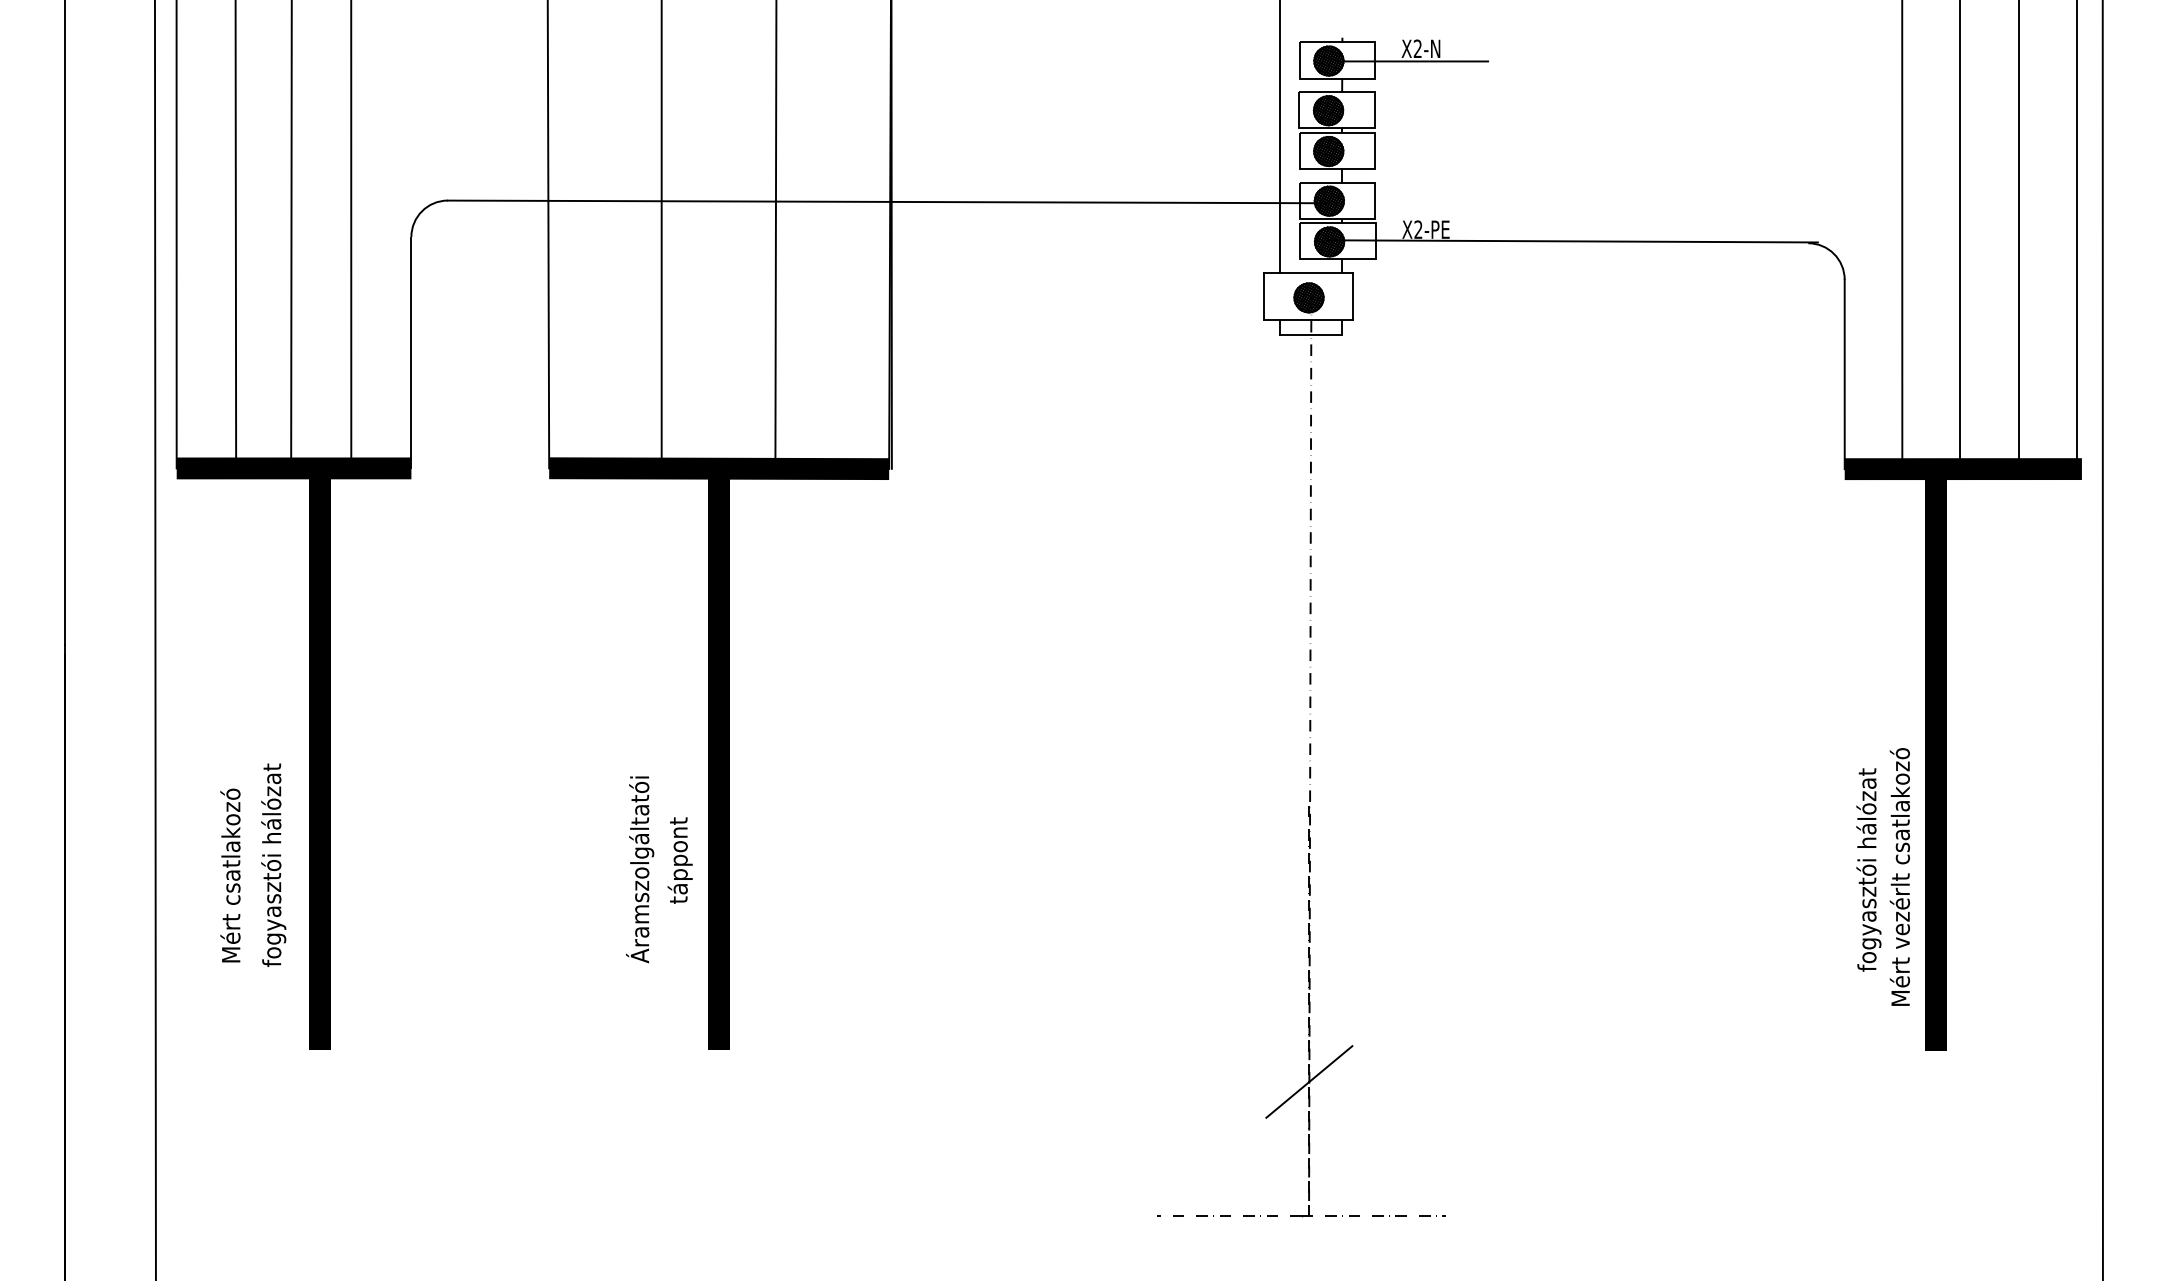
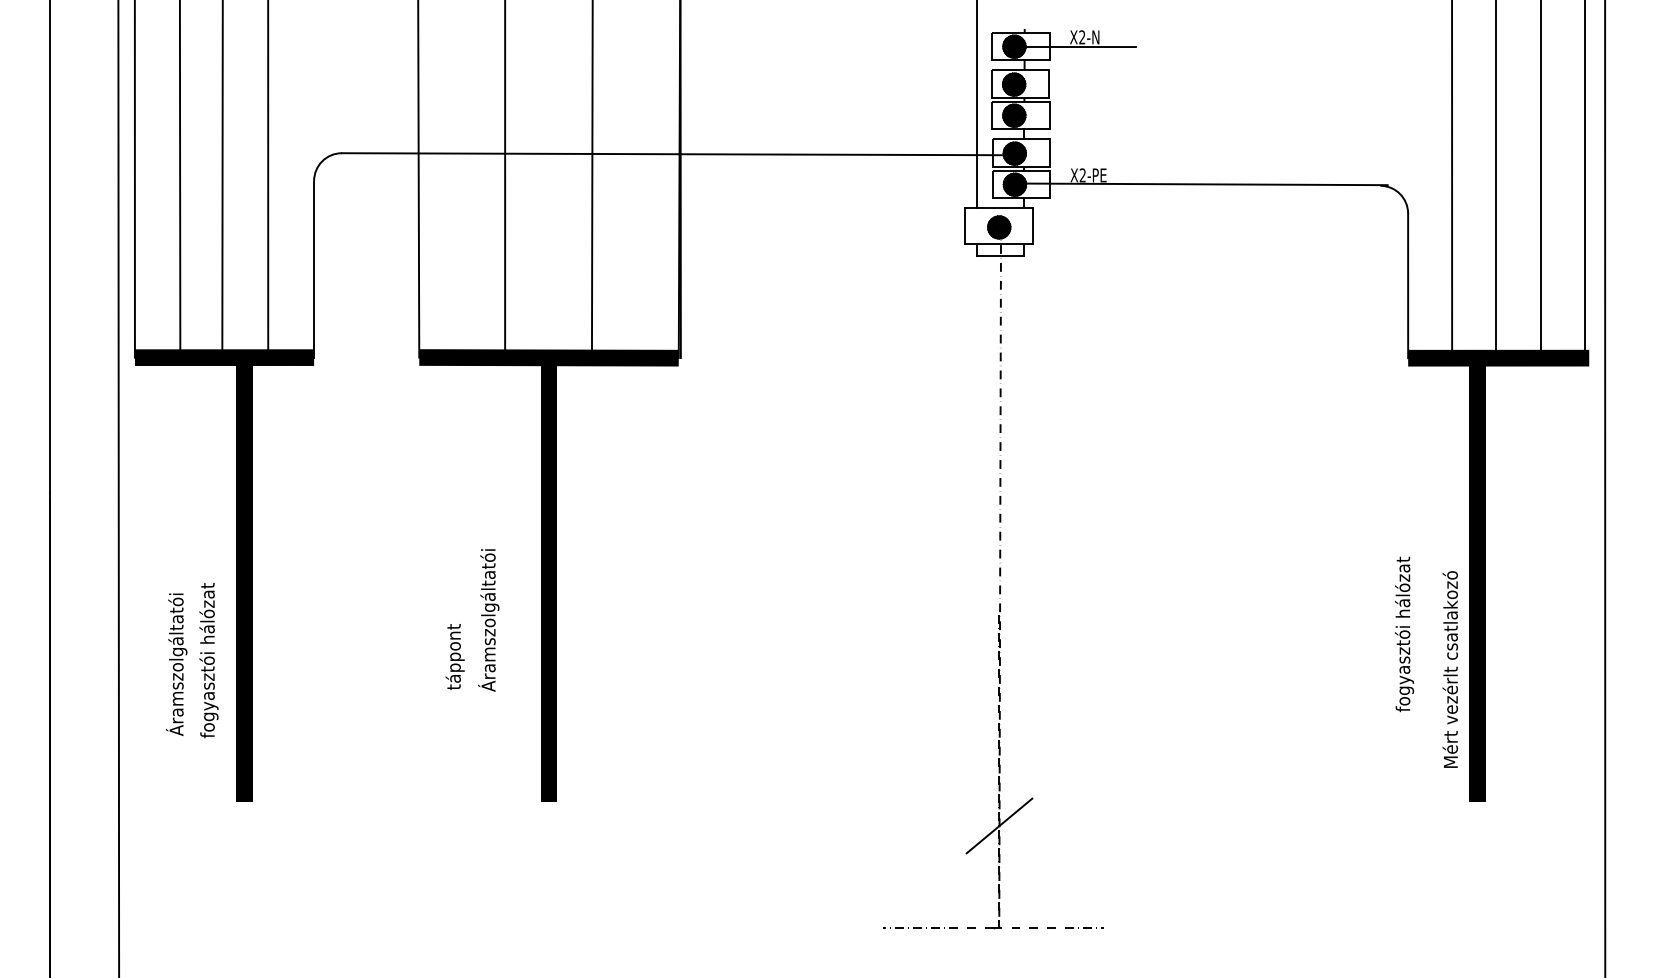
text: (679, 860) -> (454, 656), moved
text: (640, 869) -> (488, 620), moved
text: (1868, 869) -> (1404, 634), moved
text: (231, 870) -> (176, 664), Mért csatlakozó -> Áramszolgáltatói

